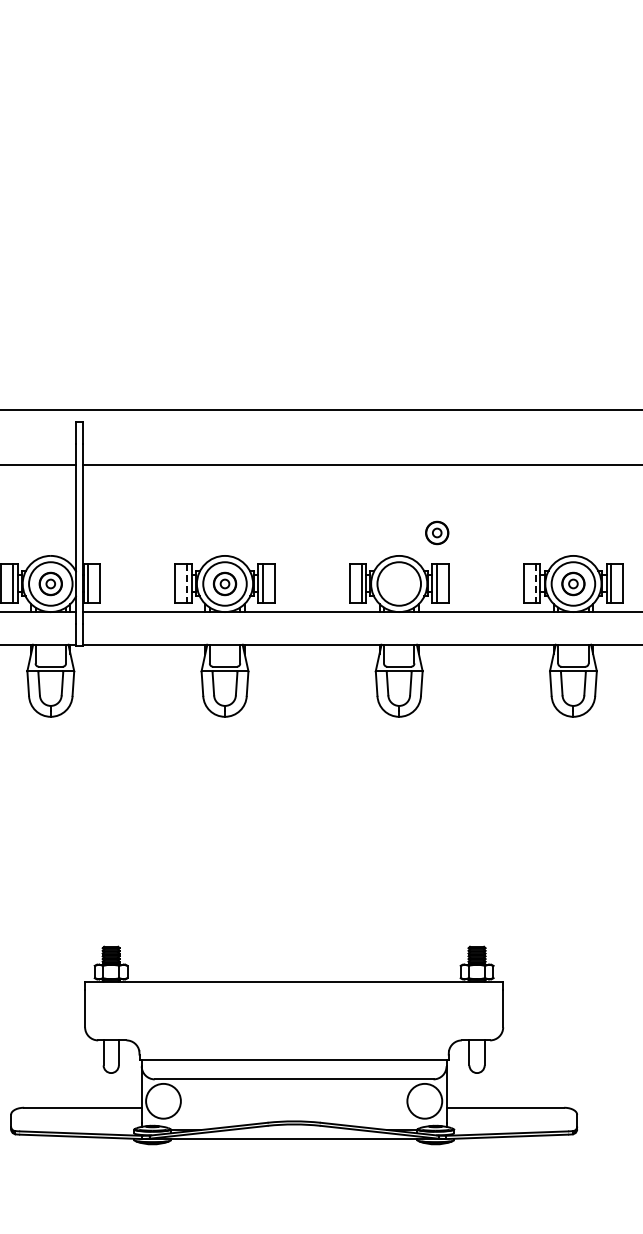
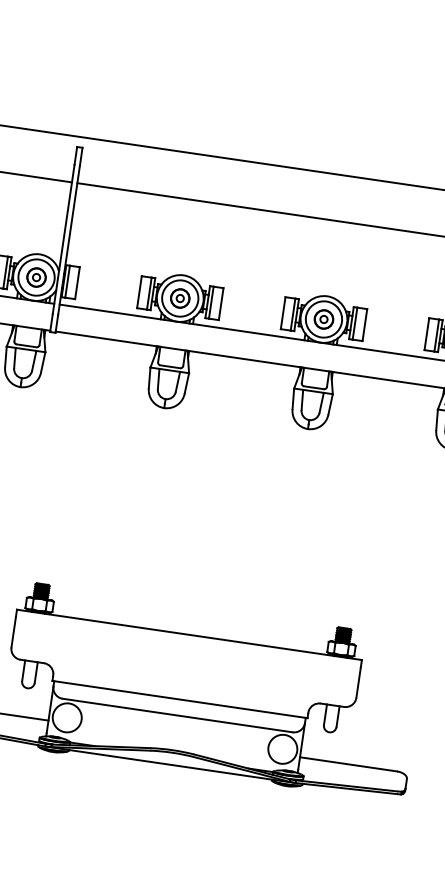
part: (437, 532) -> (324, 319), moved
line: (187, 584) -> (149, 294), dashed -> solid
line: (535, 584) -> (436, 336), dashed -> solid

